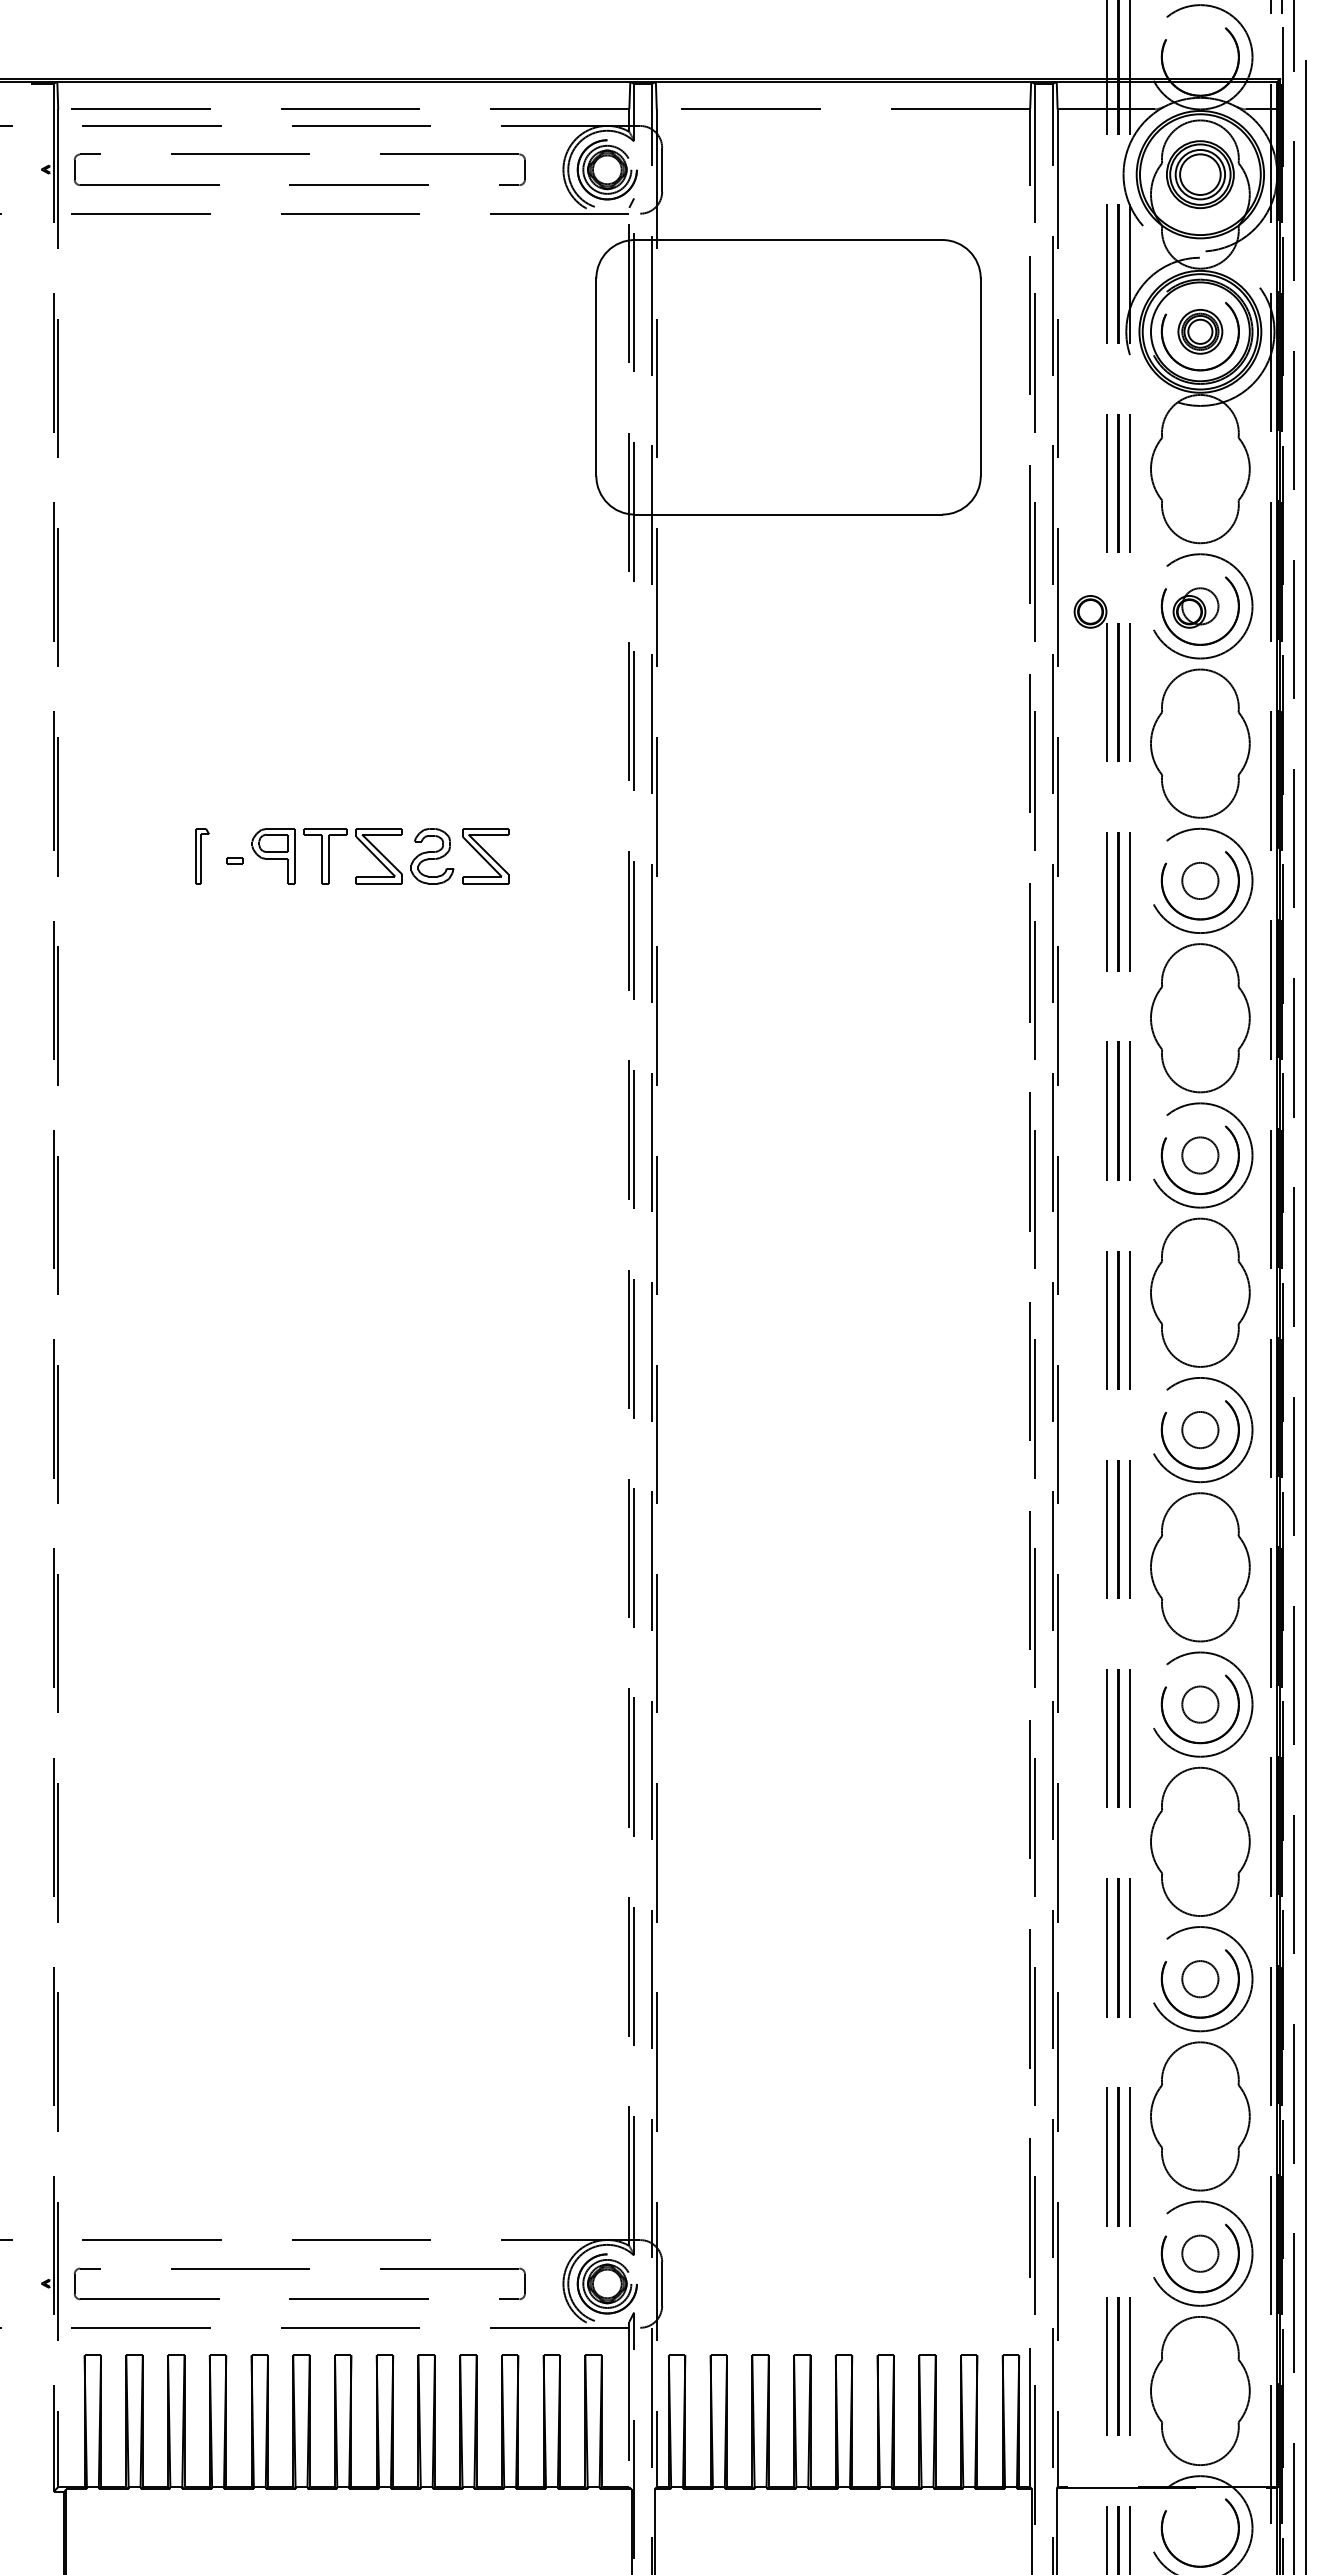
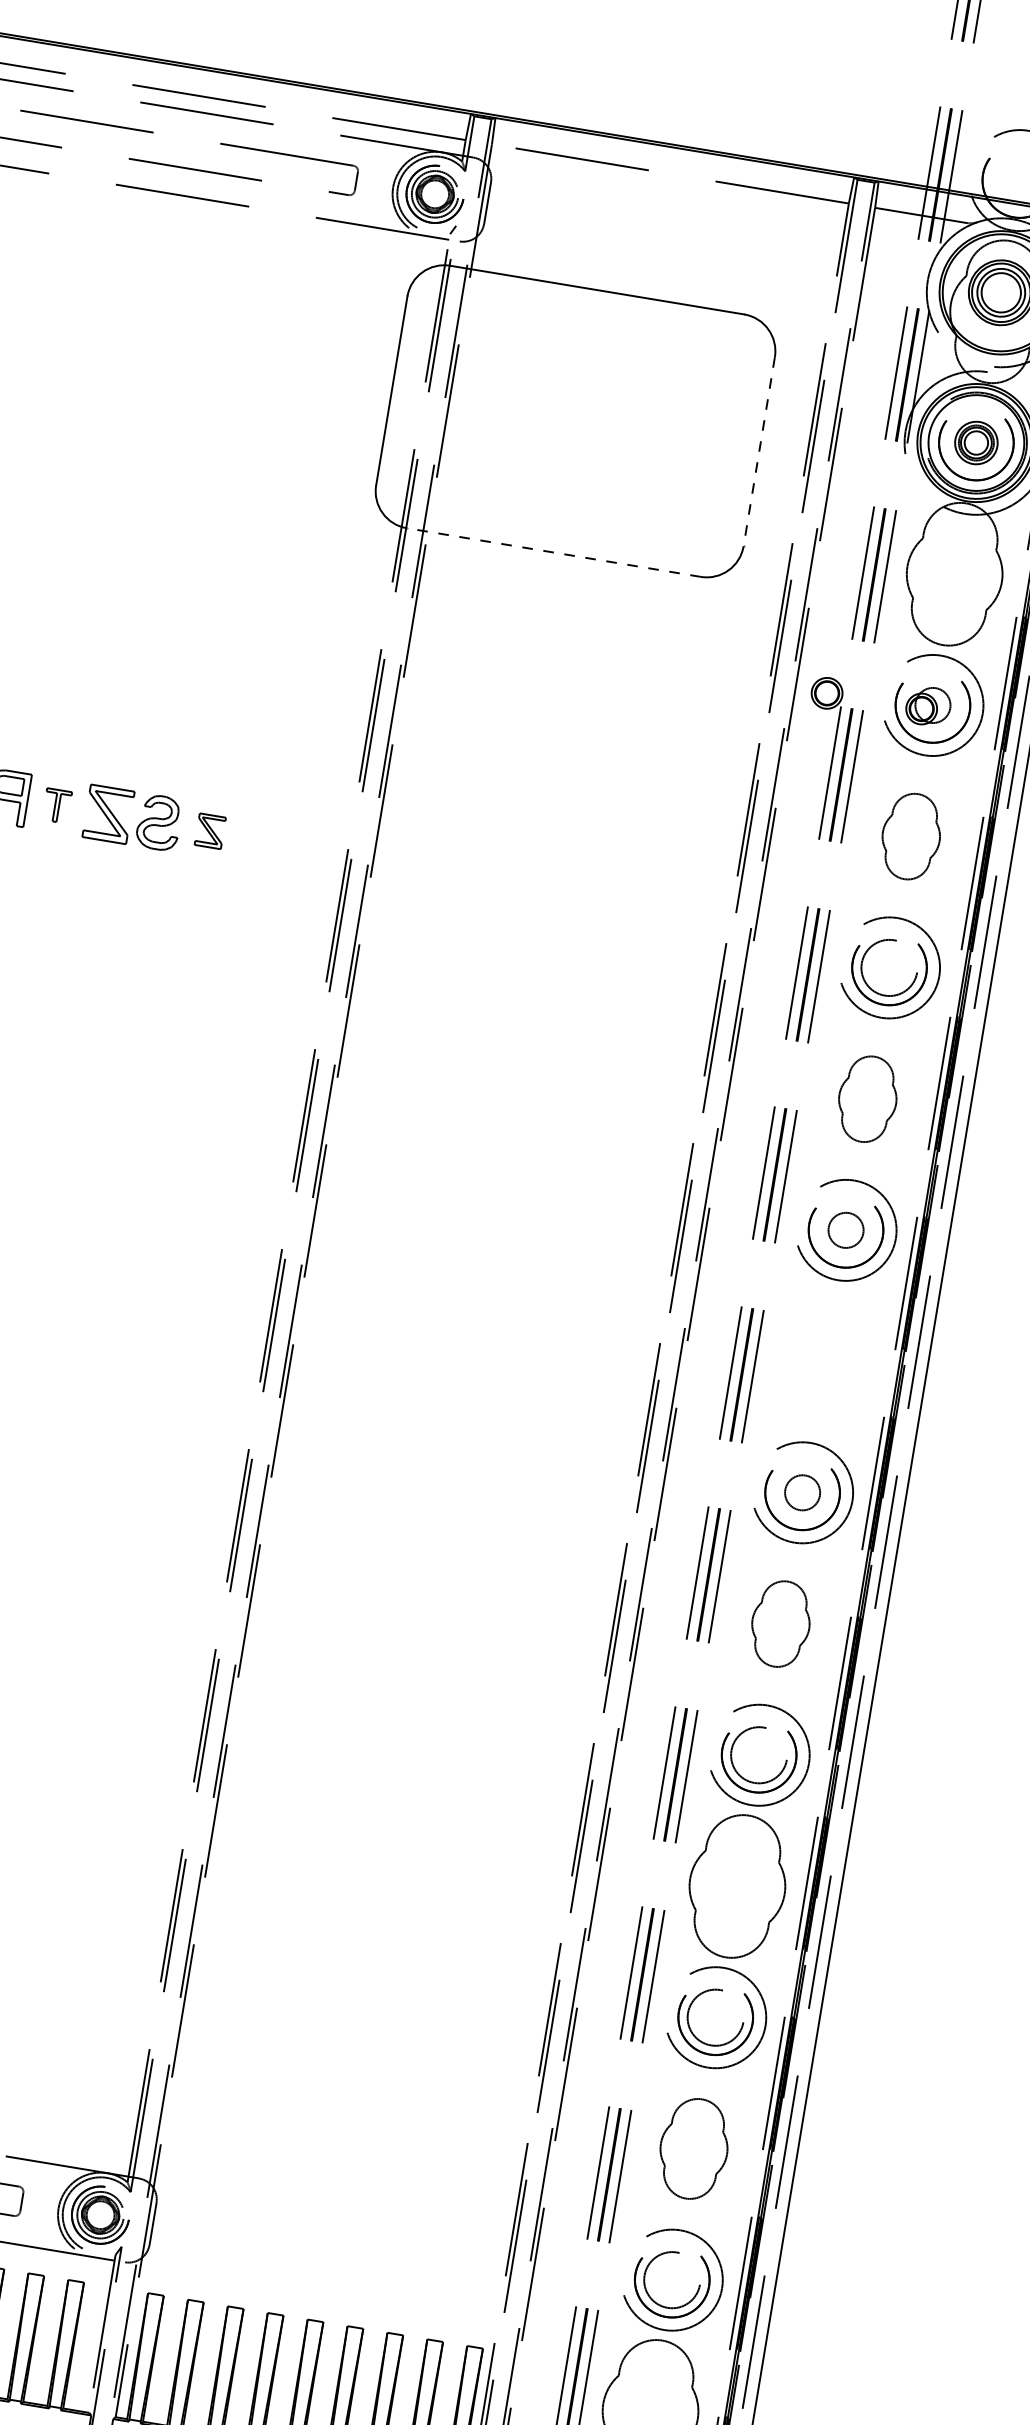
line: (980, 377) -> (758, 451), solid -> dashed
line: (788, 514) -> (553, 552), solid -> dashed
part: (1200, 743) -> (911, 836), size x0.6
part: (325, 856) -> (57, 806), size x0.6
part: (485, 856) -> (210, 831), size x0.6
circle: (1200, 880) -> (889, 967), size x1.6
part: (1200, 1018) -> (867, 1099), size x0.6
part: (1200, 1292) -> (824, 1361), removed
part: (1200, 1567) -> (780, 1624), size x0.6
circle: (1200, 1704) -> (759, 1755), size x1.6
circle: (1200, 1979) -> (715, 2018), size x1.6
part: (1200, 2116) -> (694, 2148), size x0.7
circle: (1200, 2253) -> (672, 2279), size x1.6

